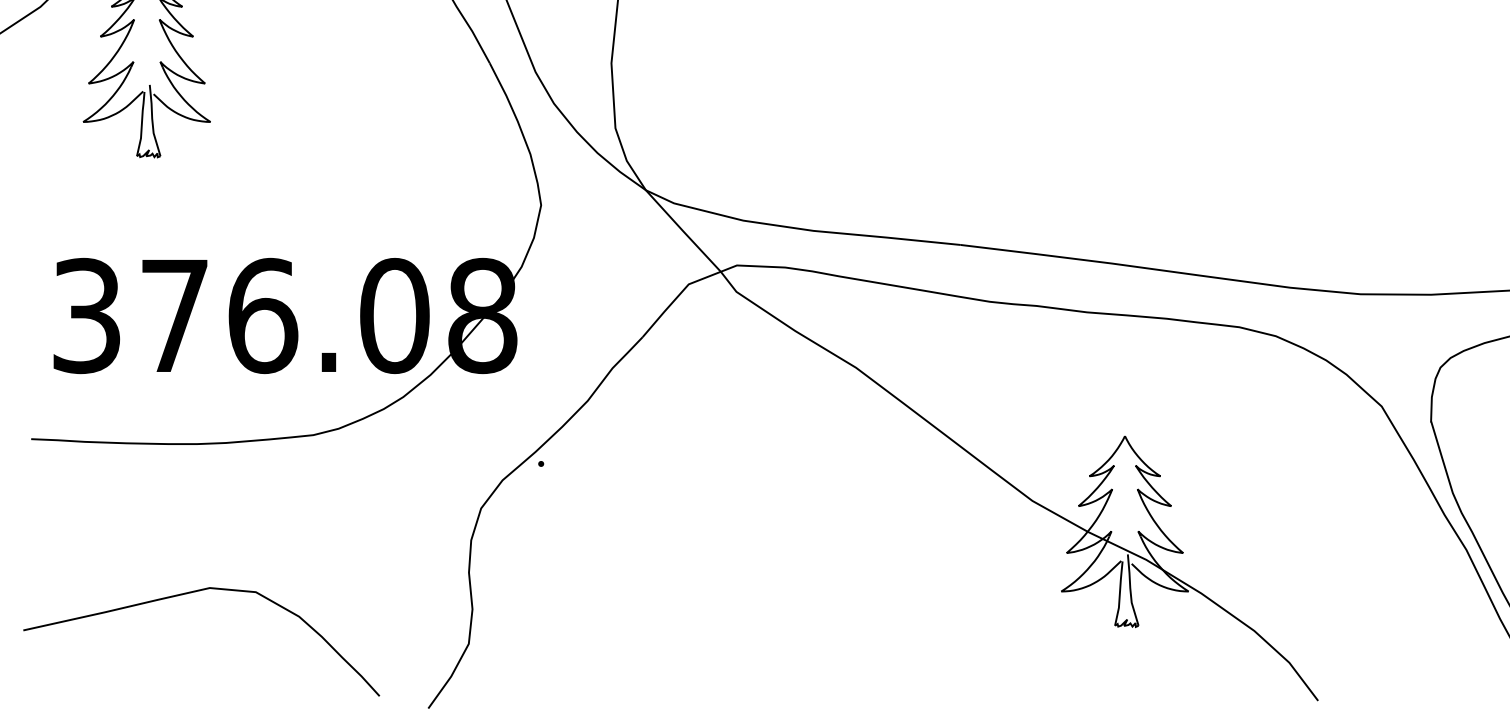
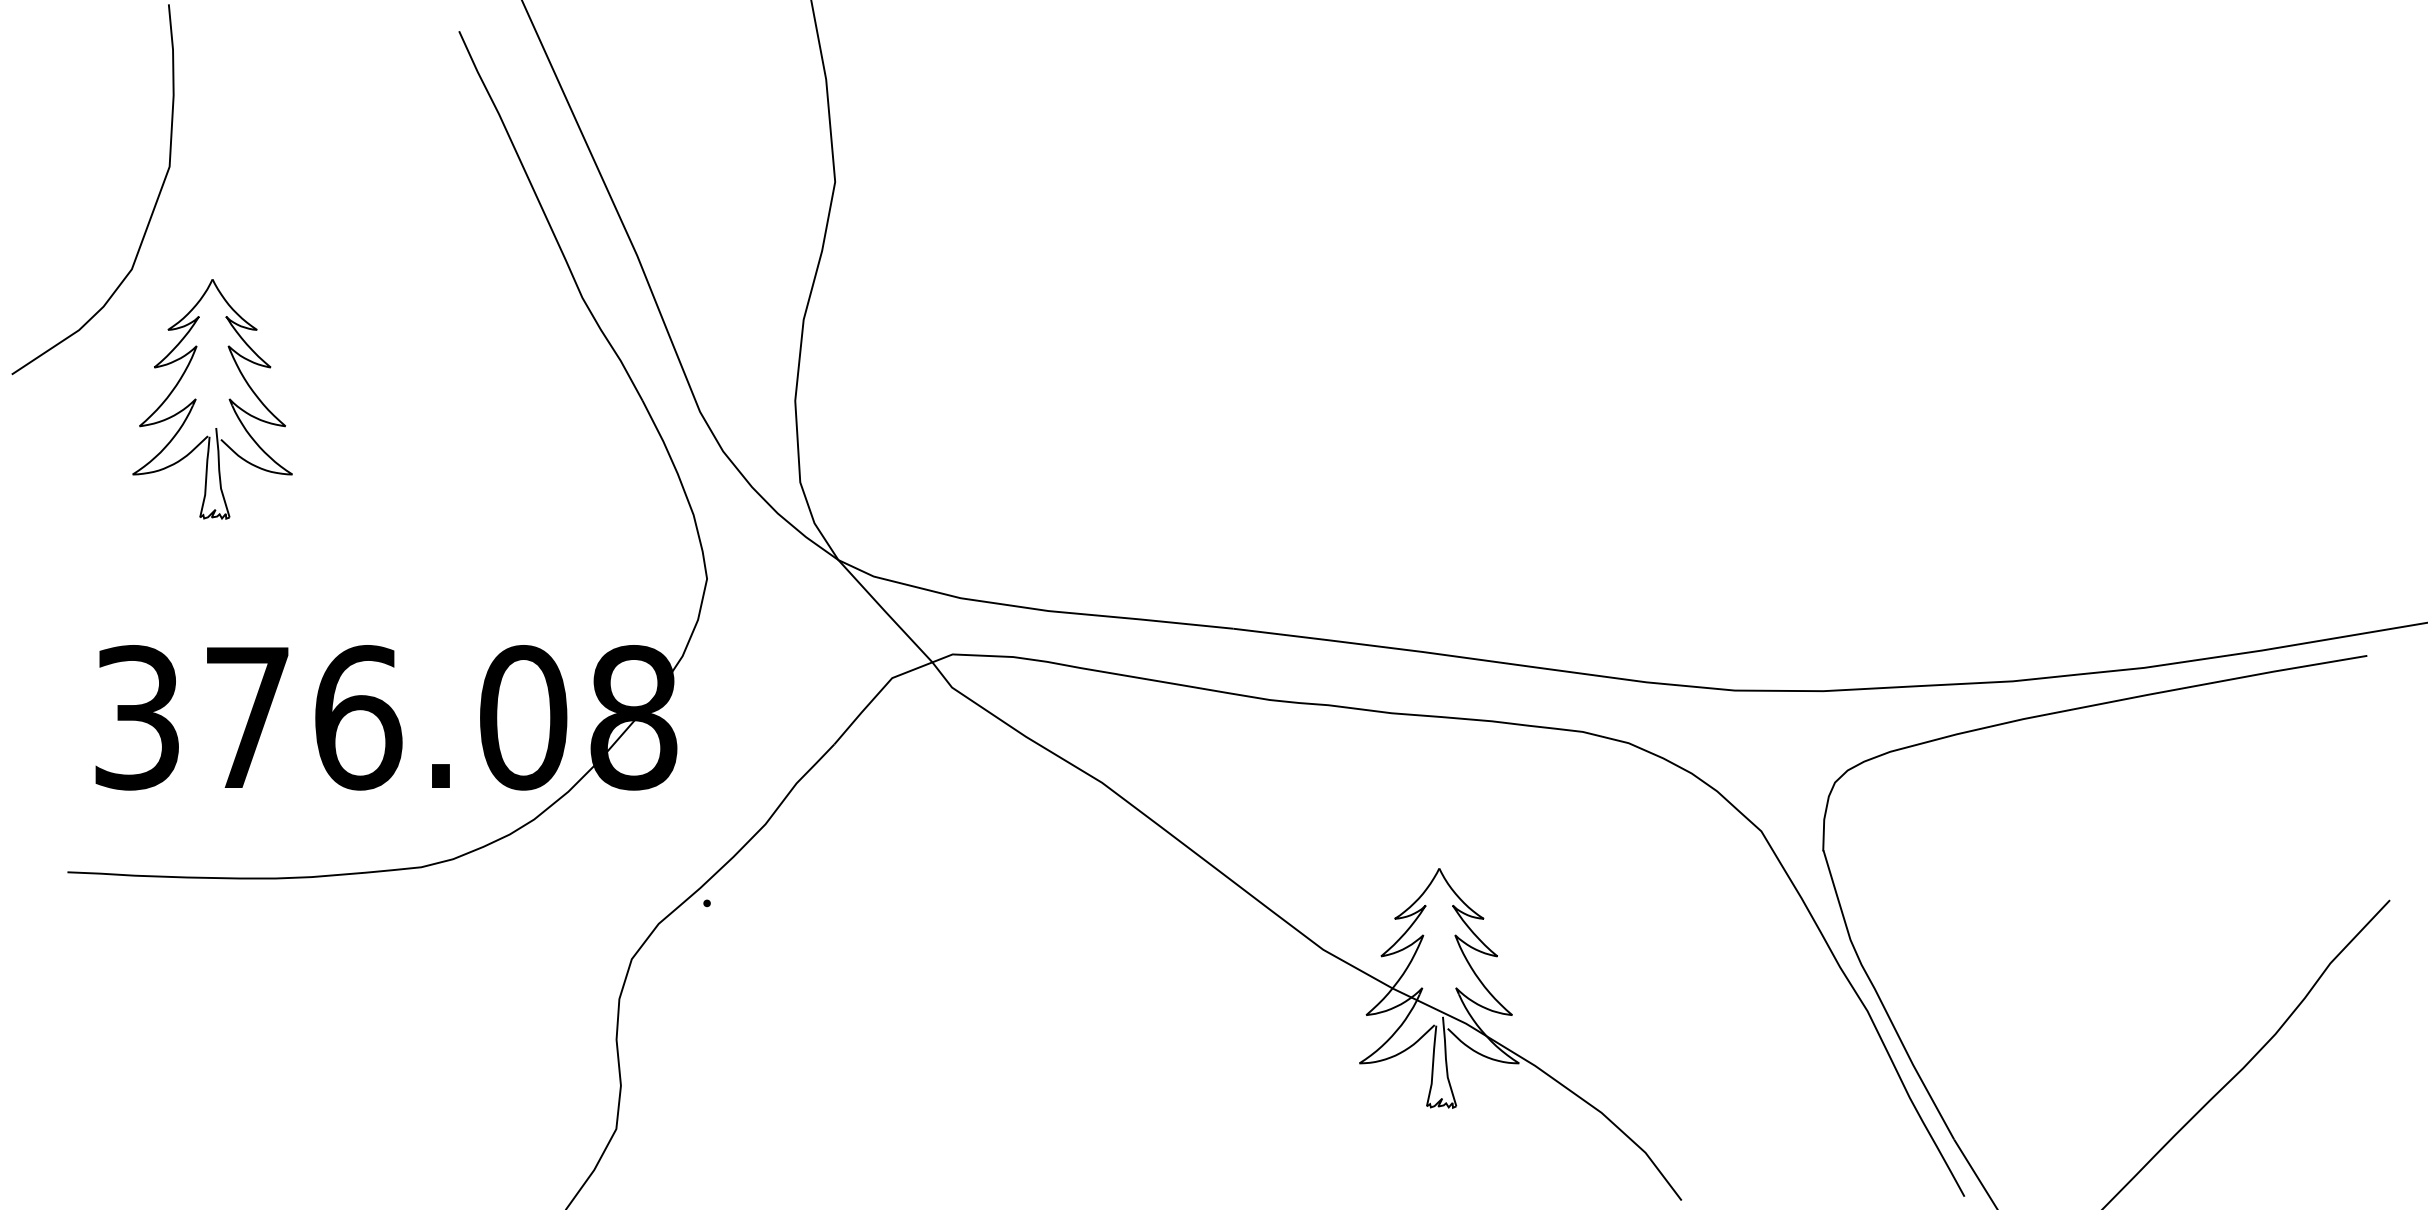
curve: (188, 594) -> (264, 1066), removed

